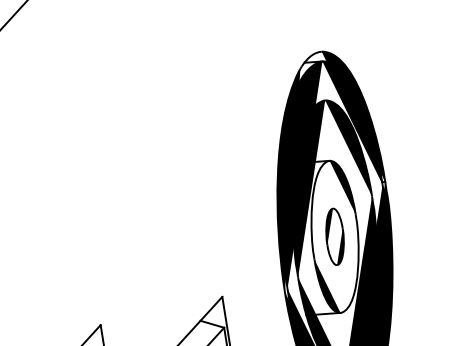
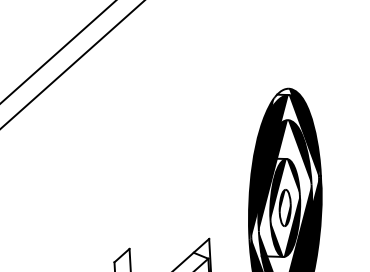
fill: (321, 210) -> (278, 190), added
fill: (347, 262) -> (291, 225), added

